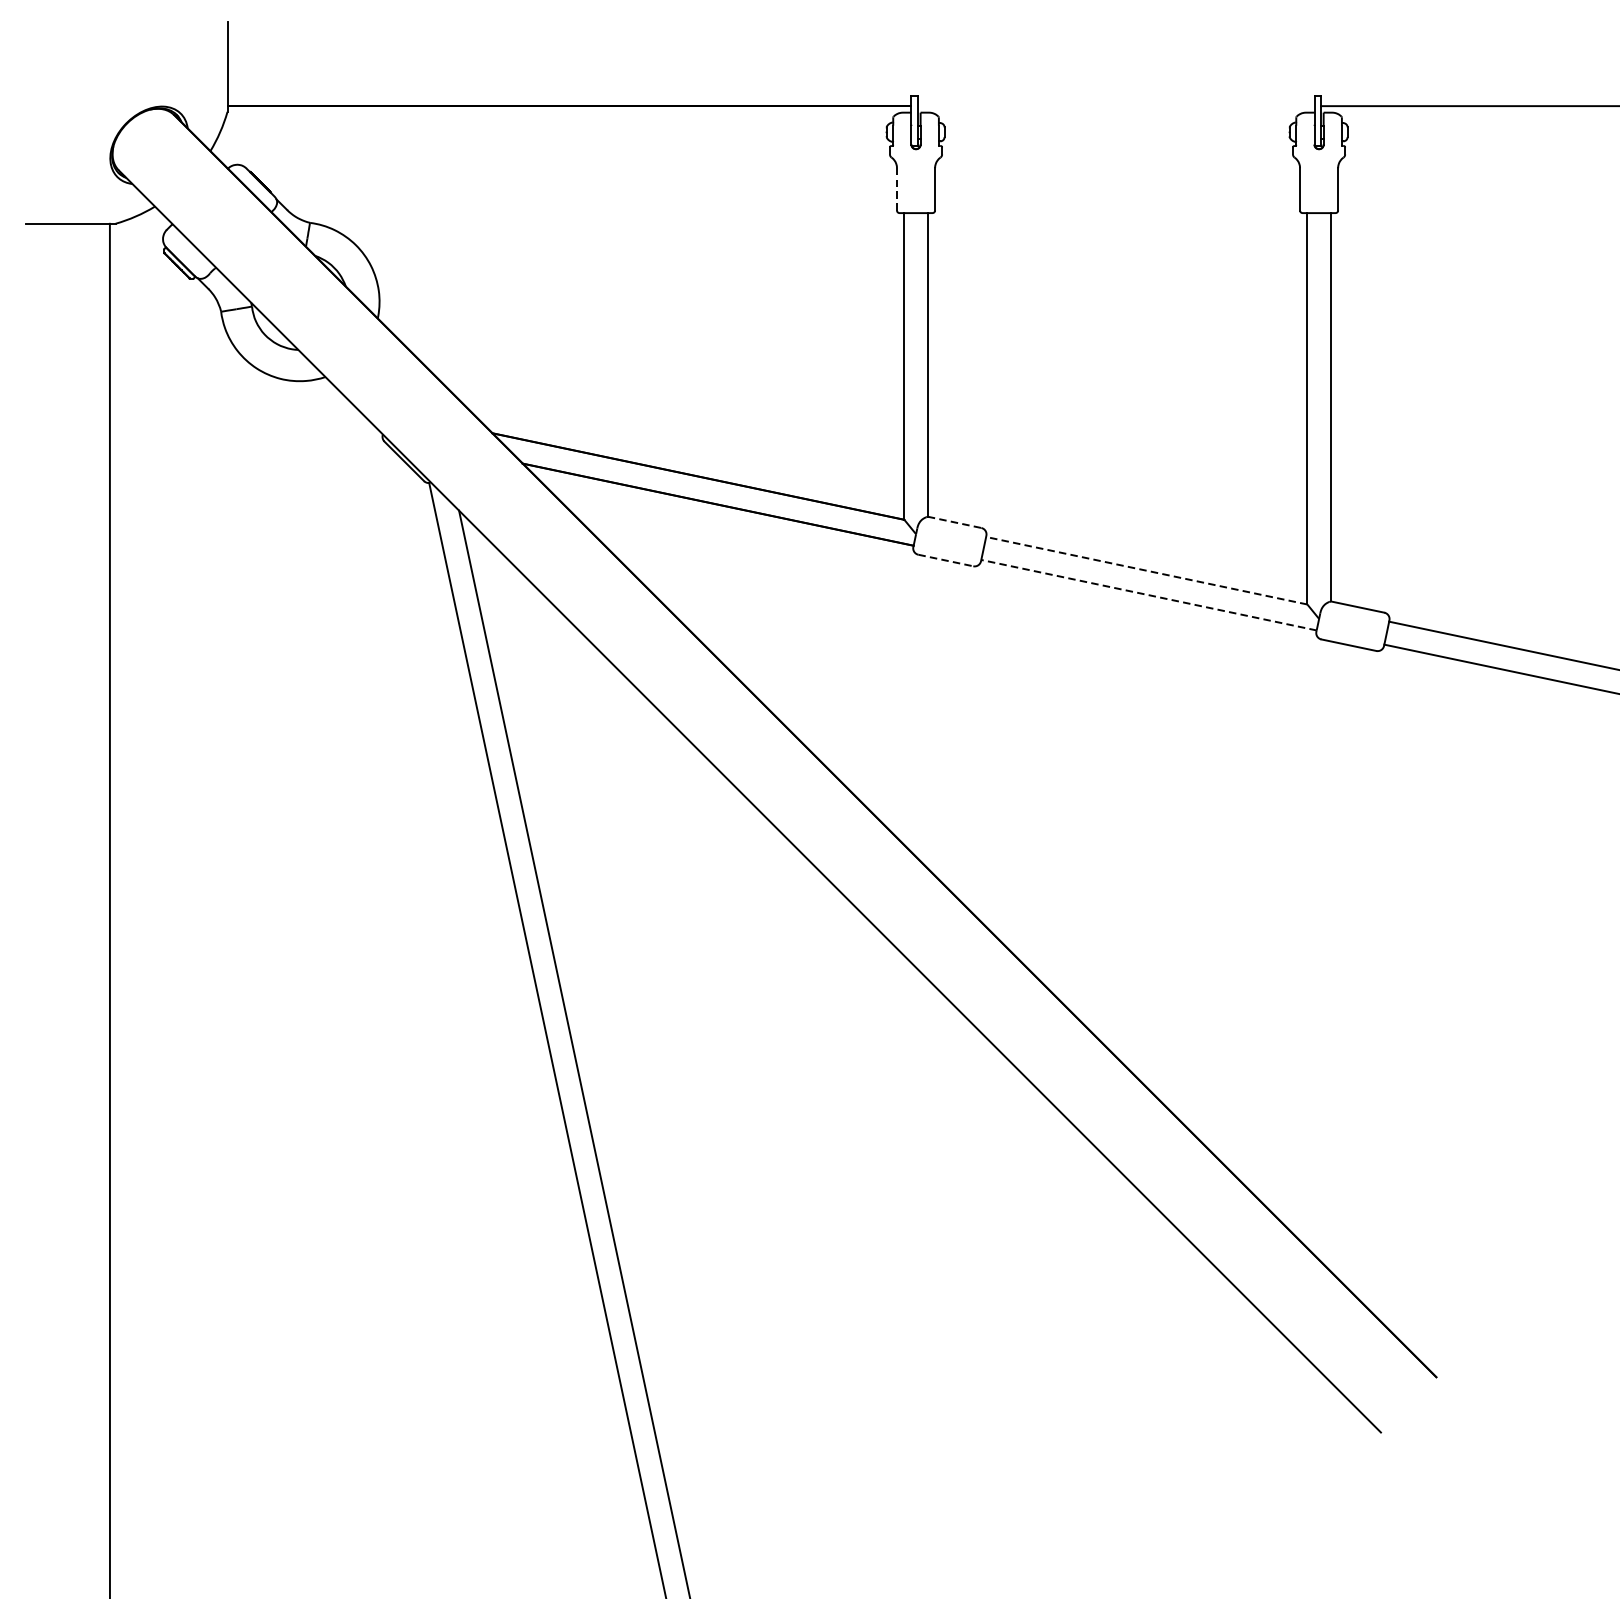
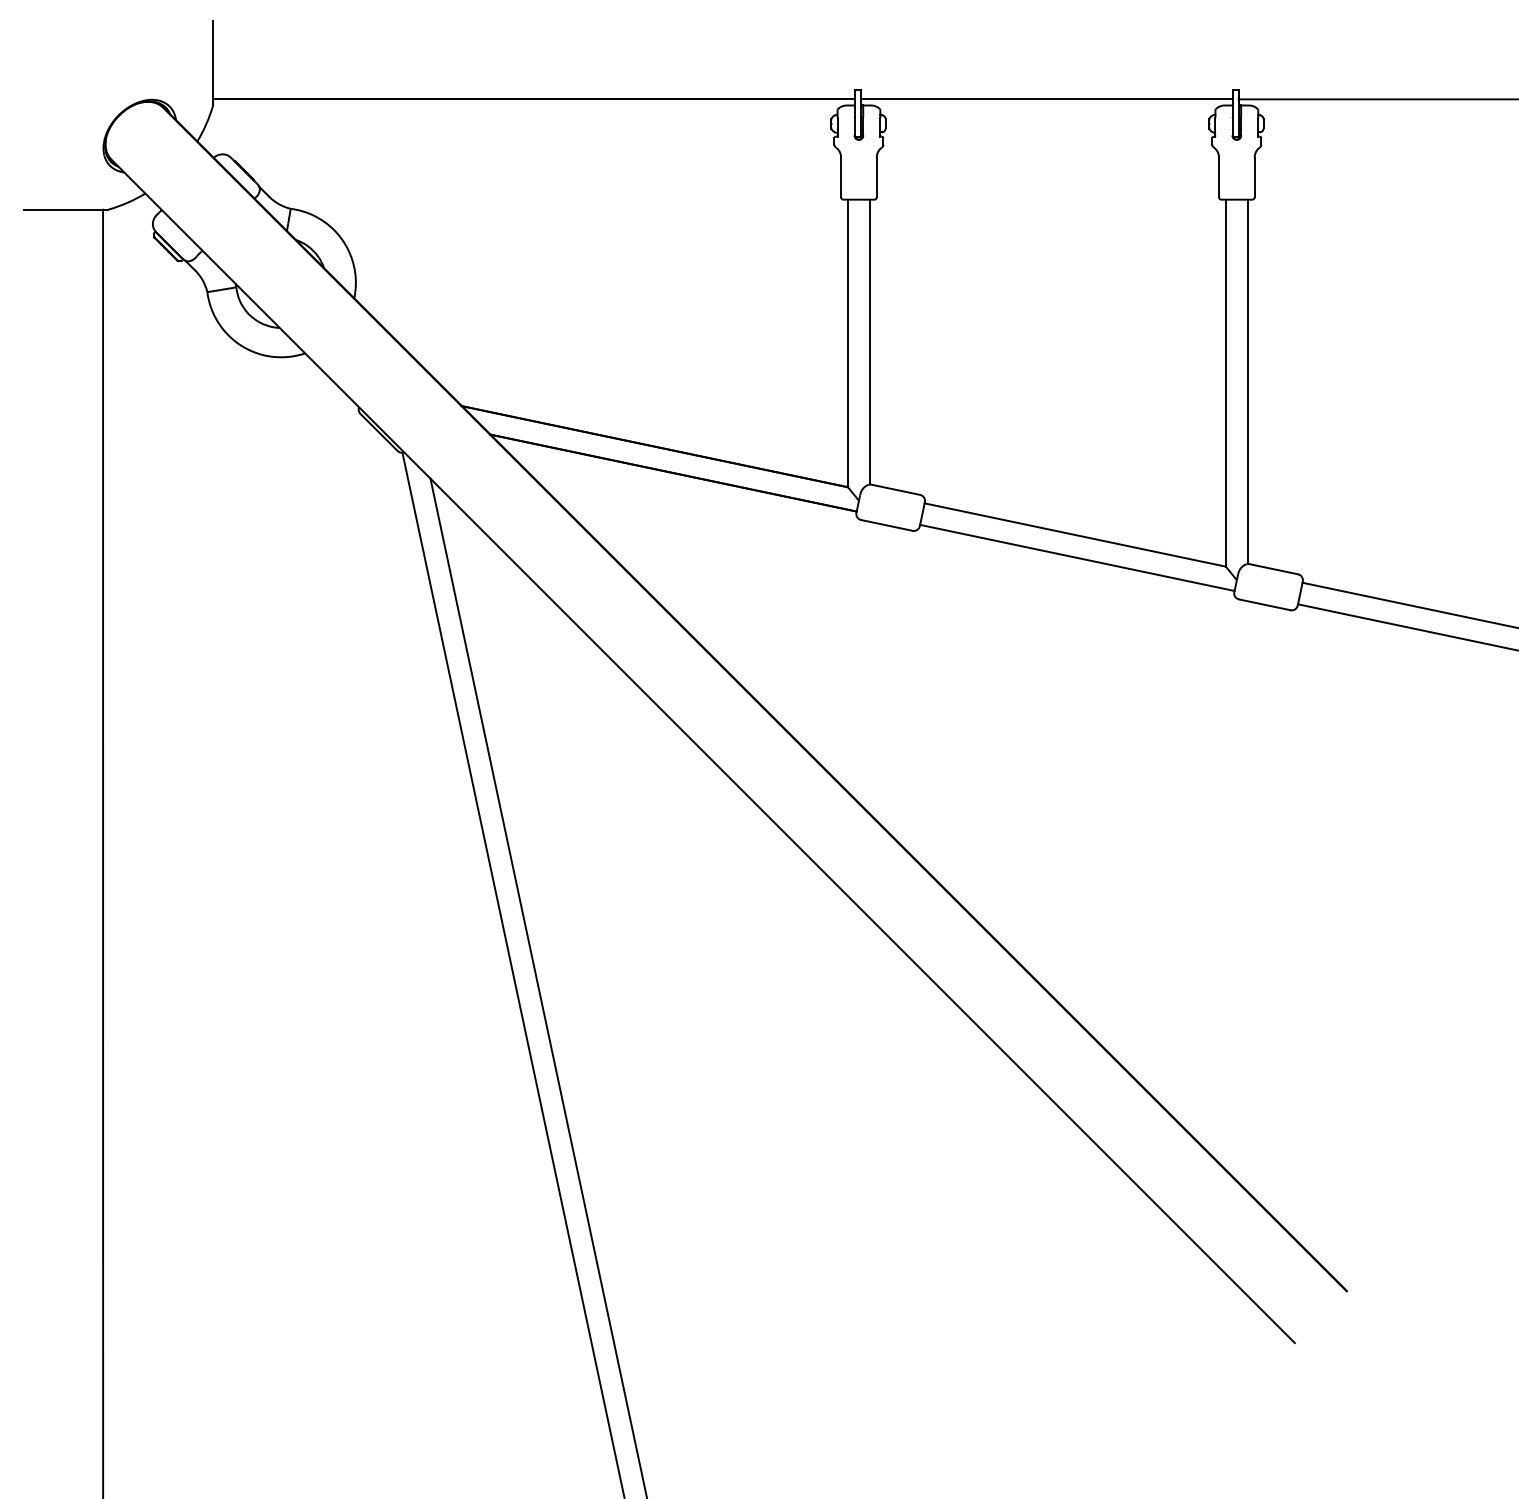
line: (1116, 106) -> (1046, 99), added
line: (897, 189) -> (841, 177), dashed -> solid
line: (955, 522) -> (895, 489), dashed -> solid
line: (946, 560) -> (887, 525), dashed -> solid
line: (1147, 571) -> (1075, 535), dashed -> solid
line: (1149, 594) -> (1077, 557), dashed -> solid

